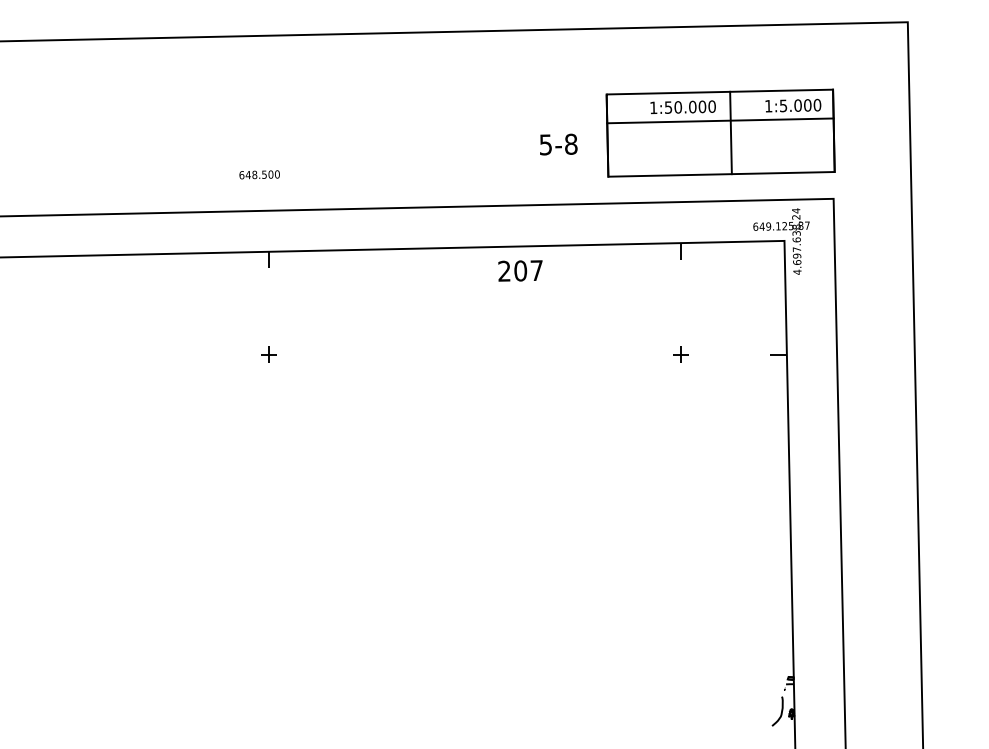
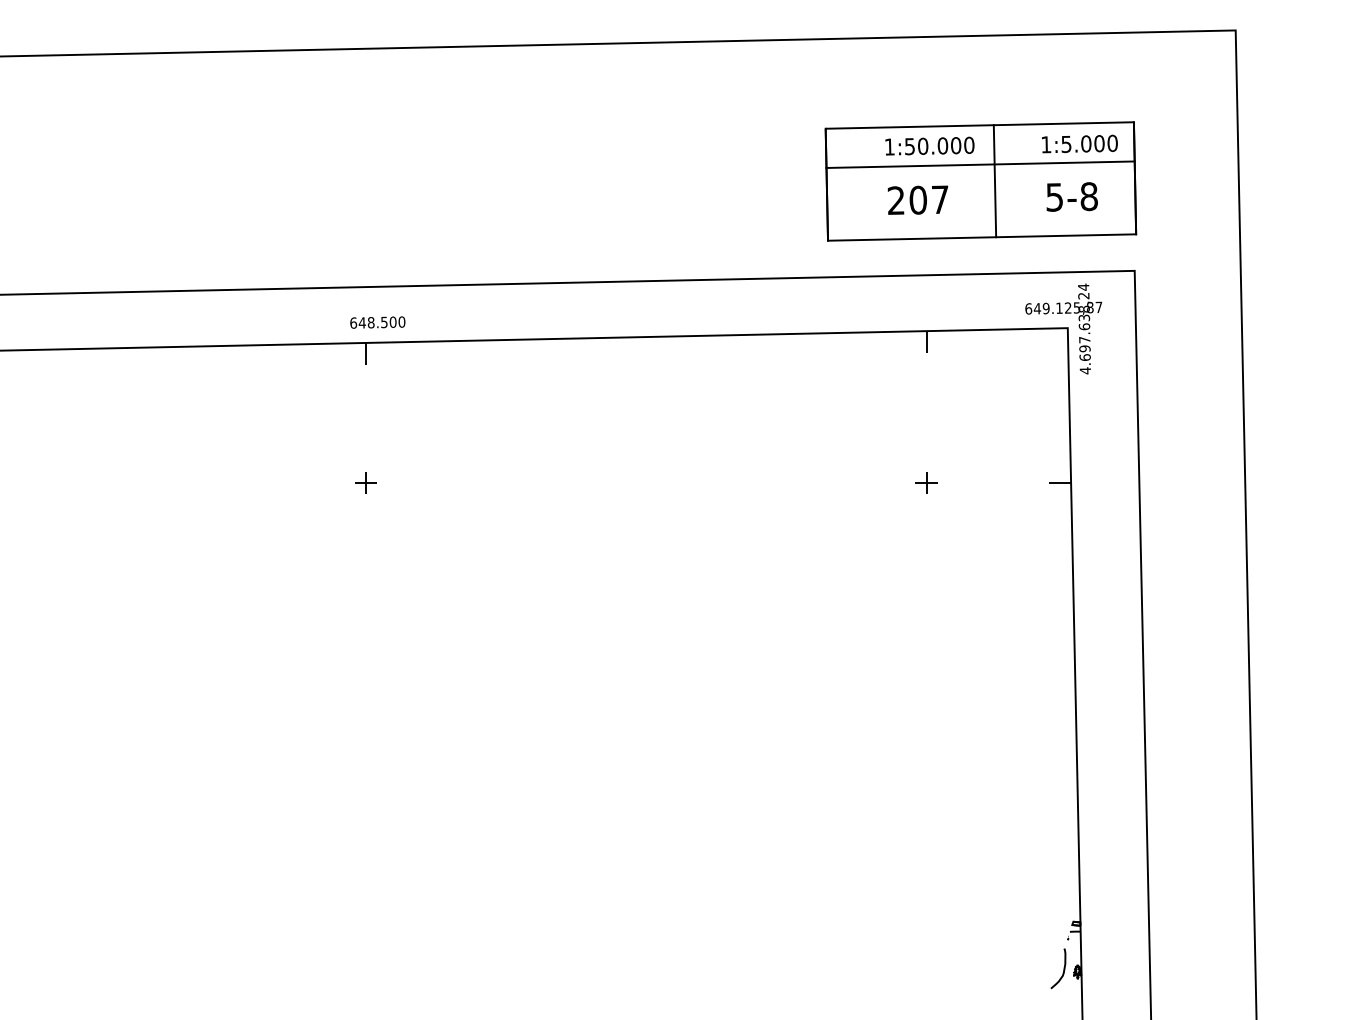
text: (558, 144) -> (1071, 196), moved
text: (259, 174) -> (377, 322), moved
text: (520, 270) -> (918, 199), moved

